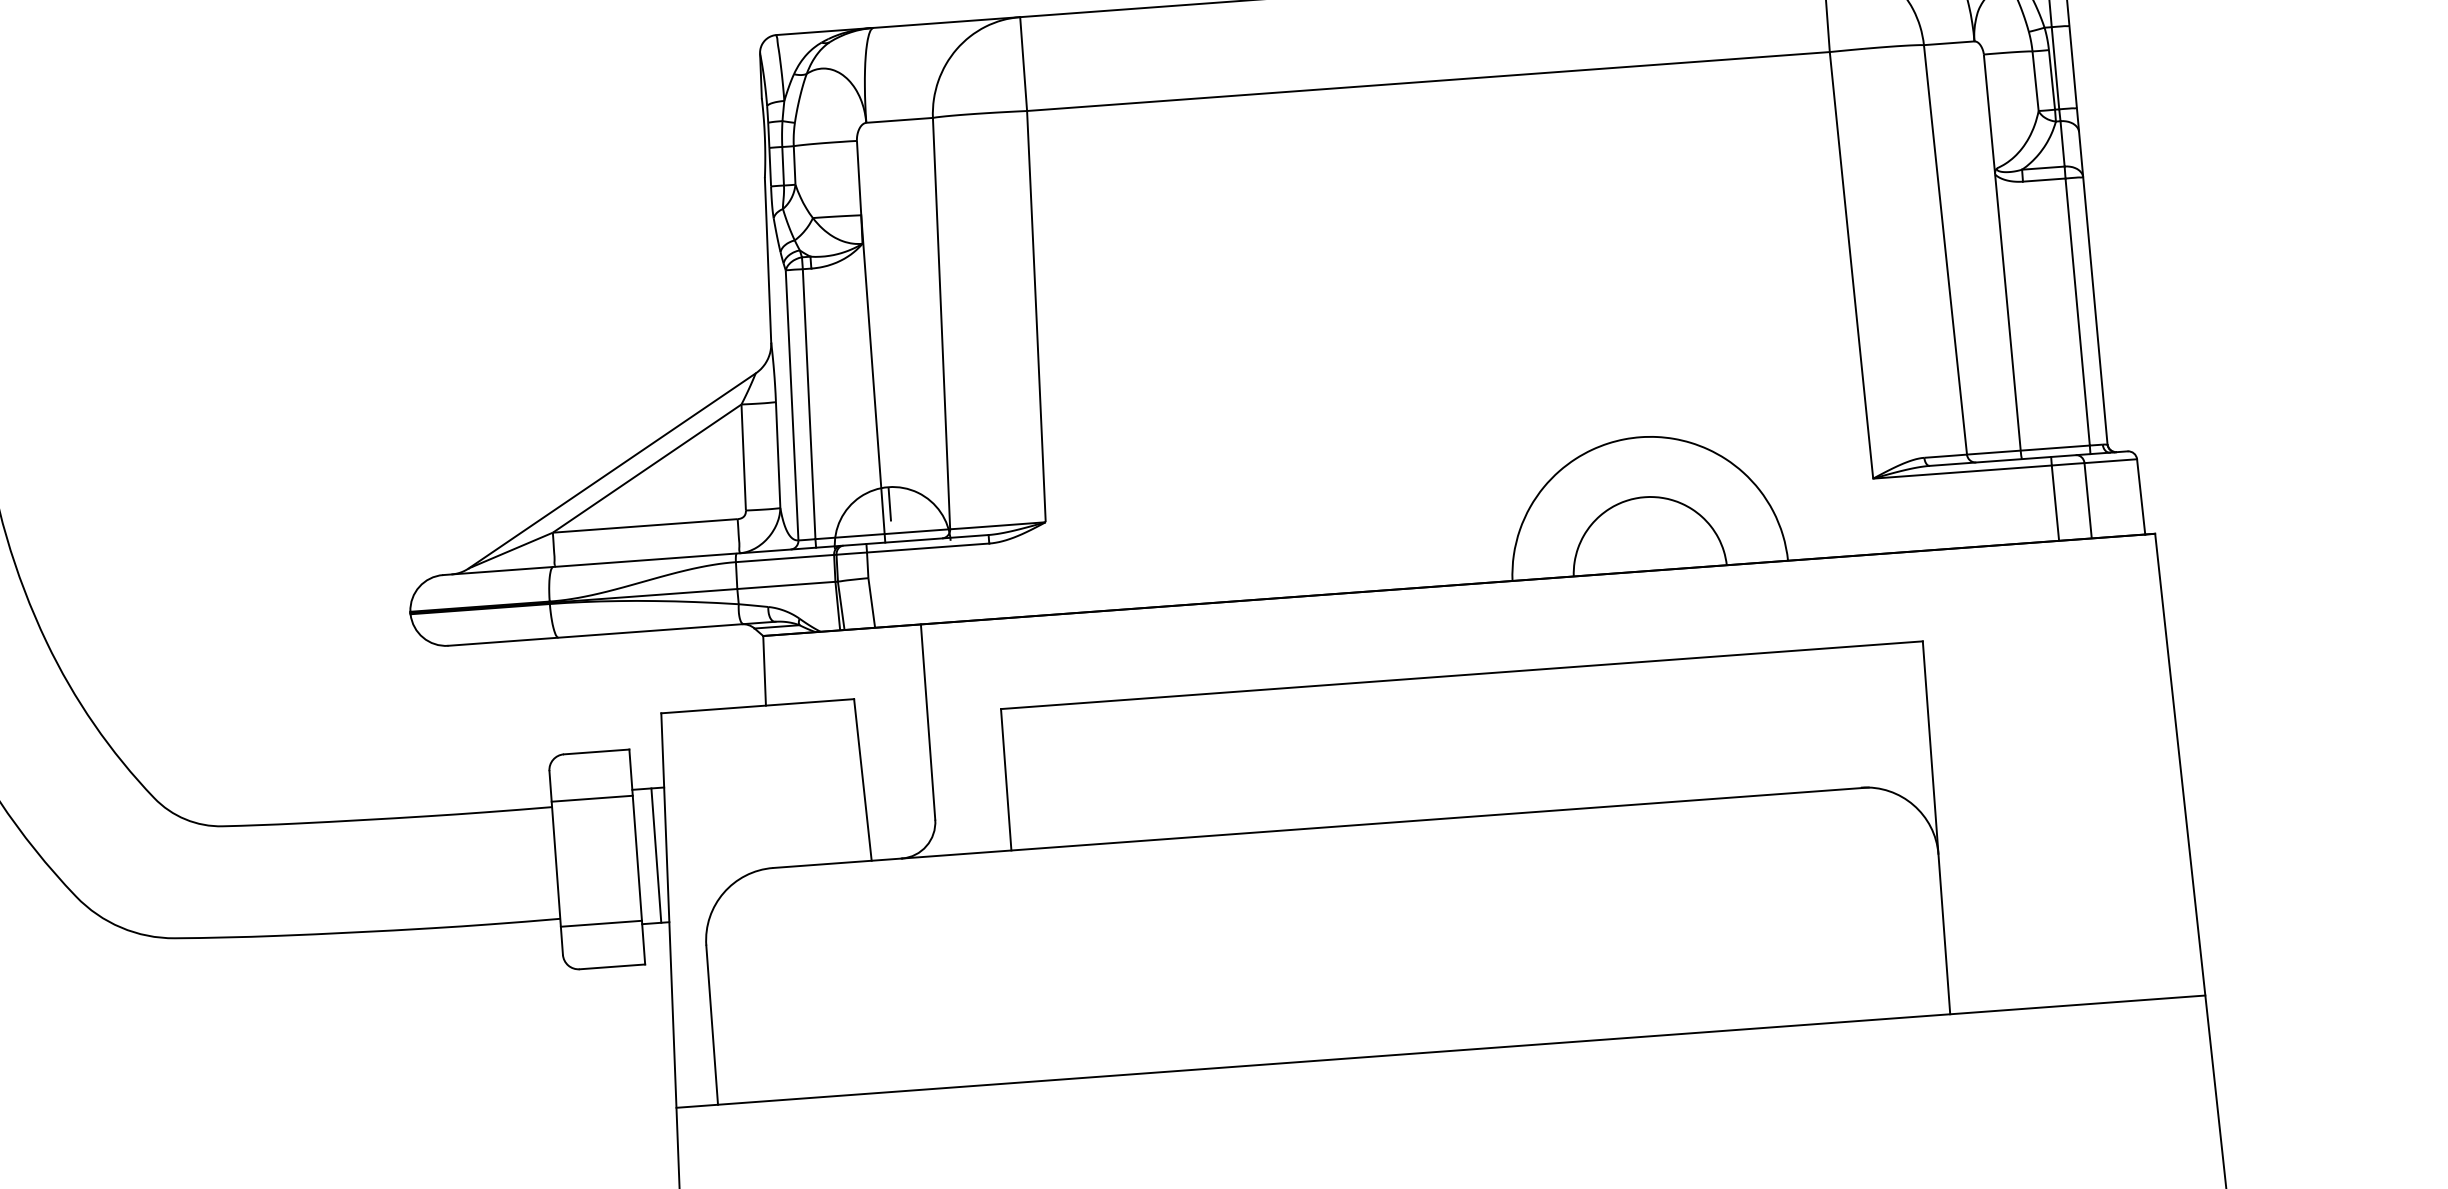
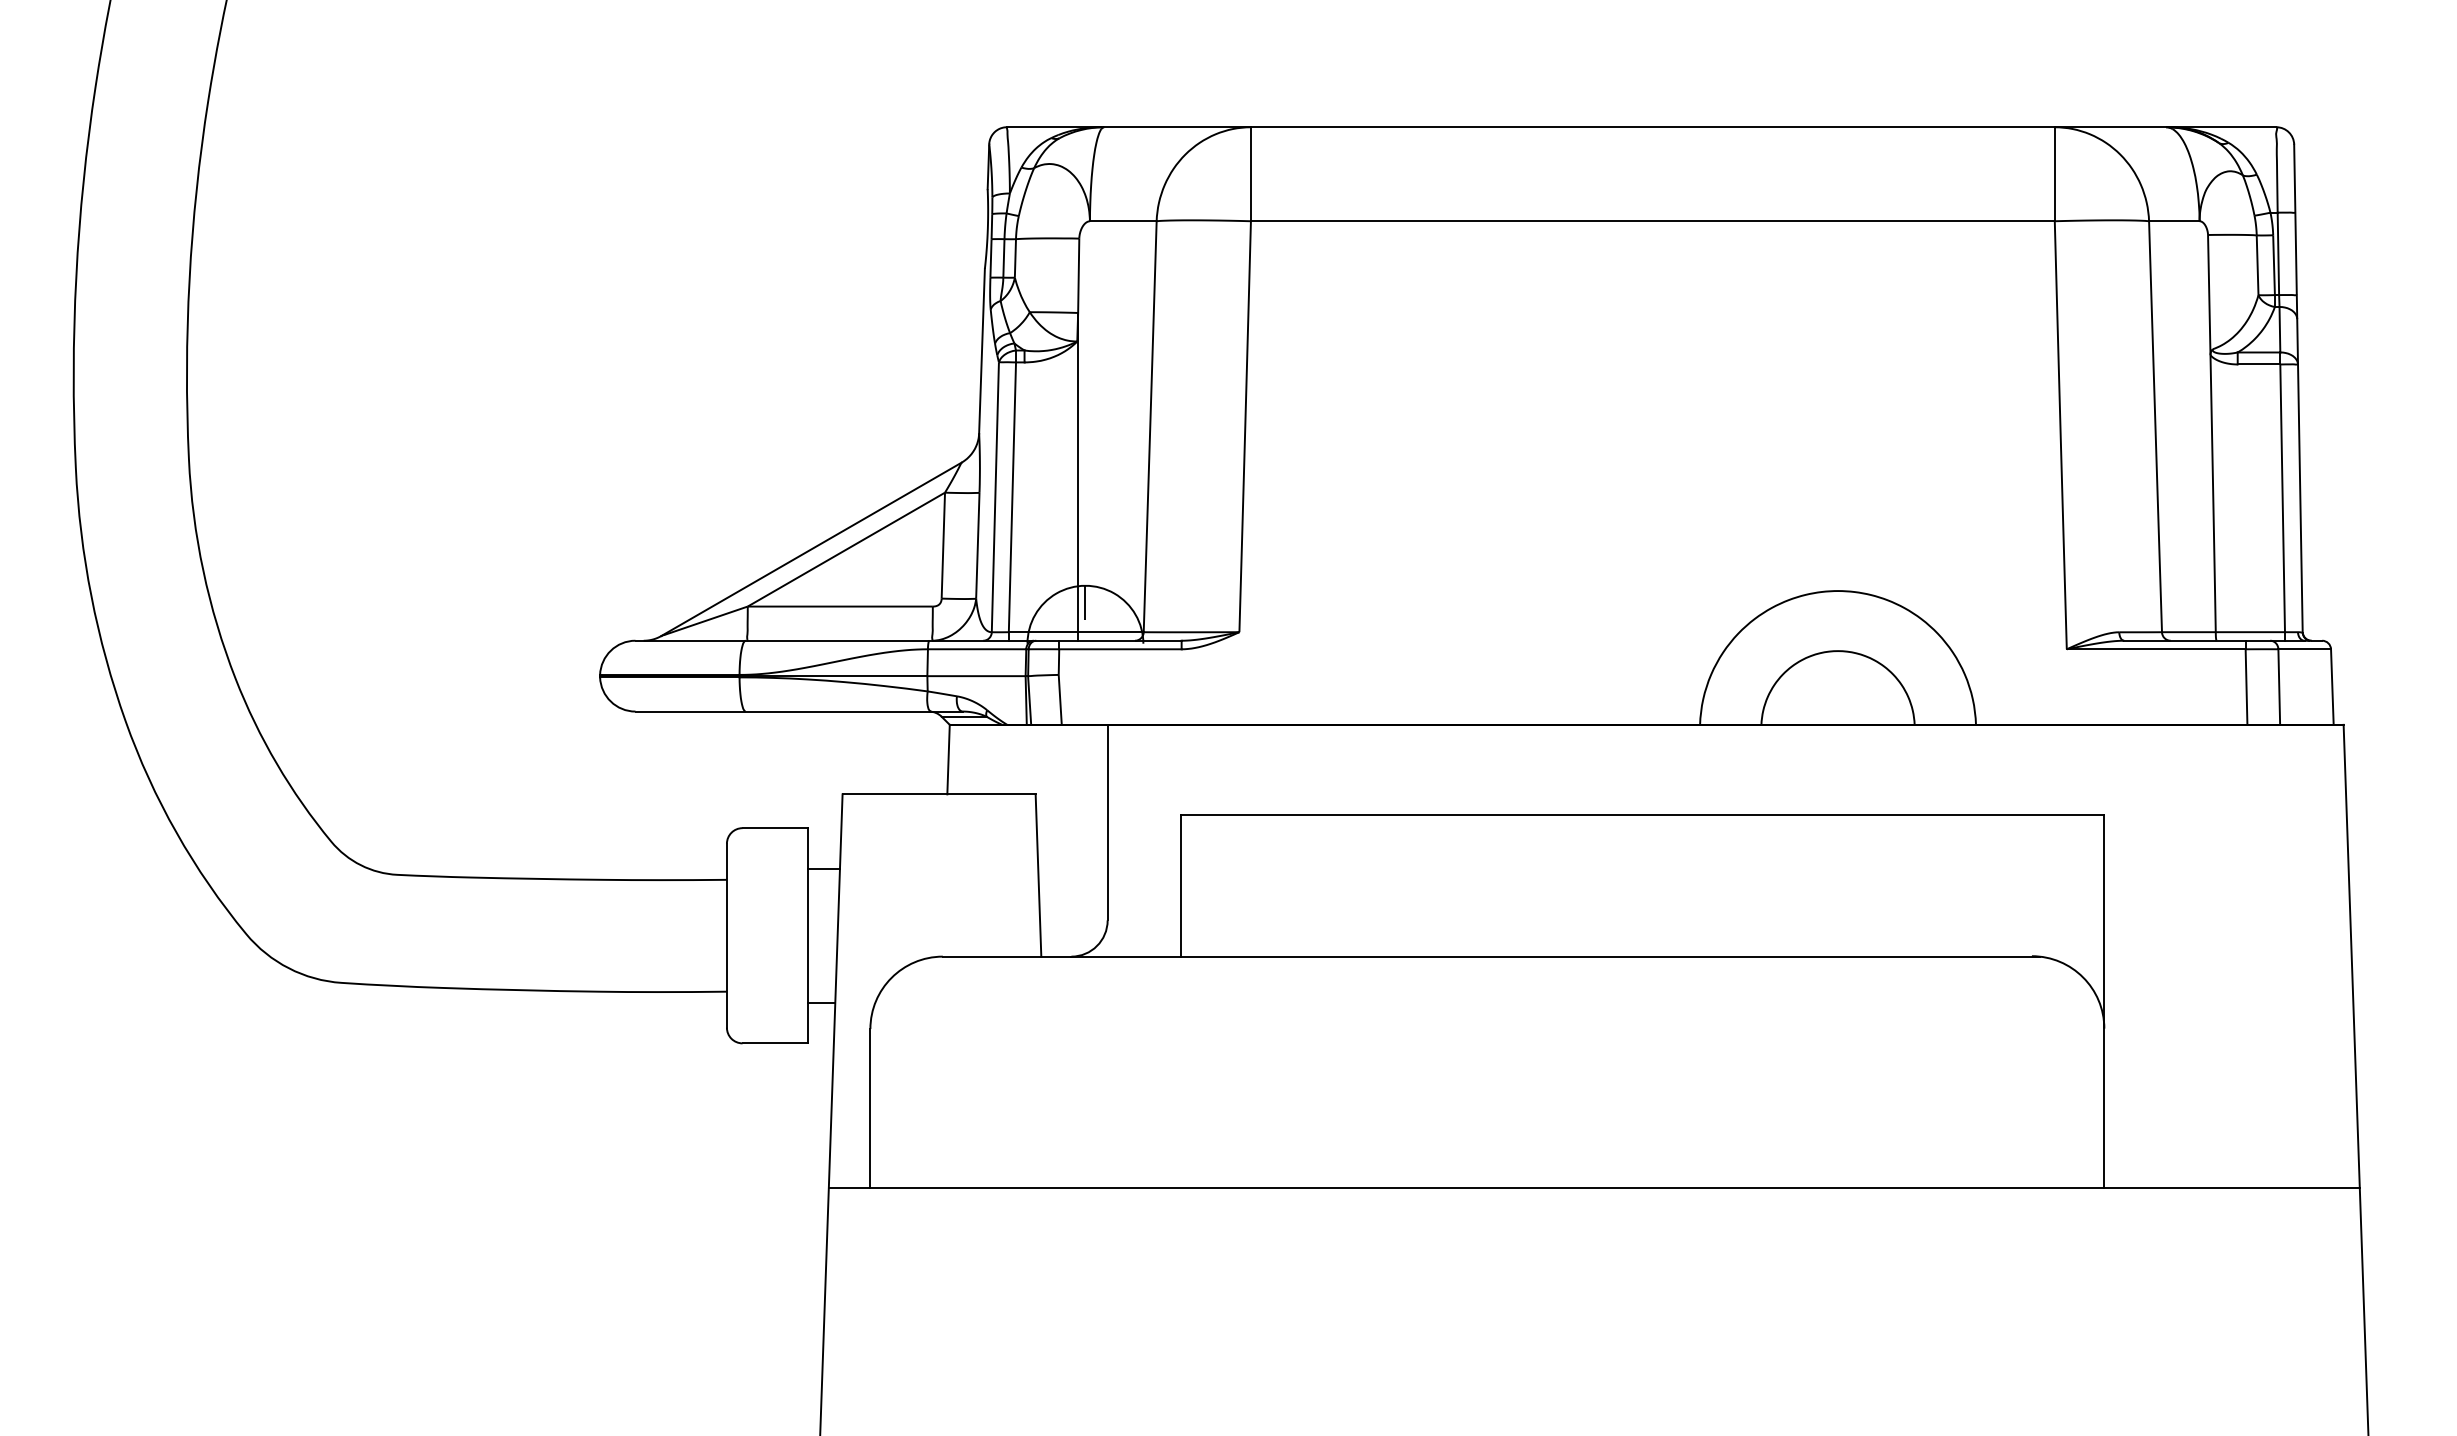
line: (592, 798) -> (767, 874), removed
line: (656, 855) -> (827, 935), removed
line: (601, 923) -> (767, 999), removed

